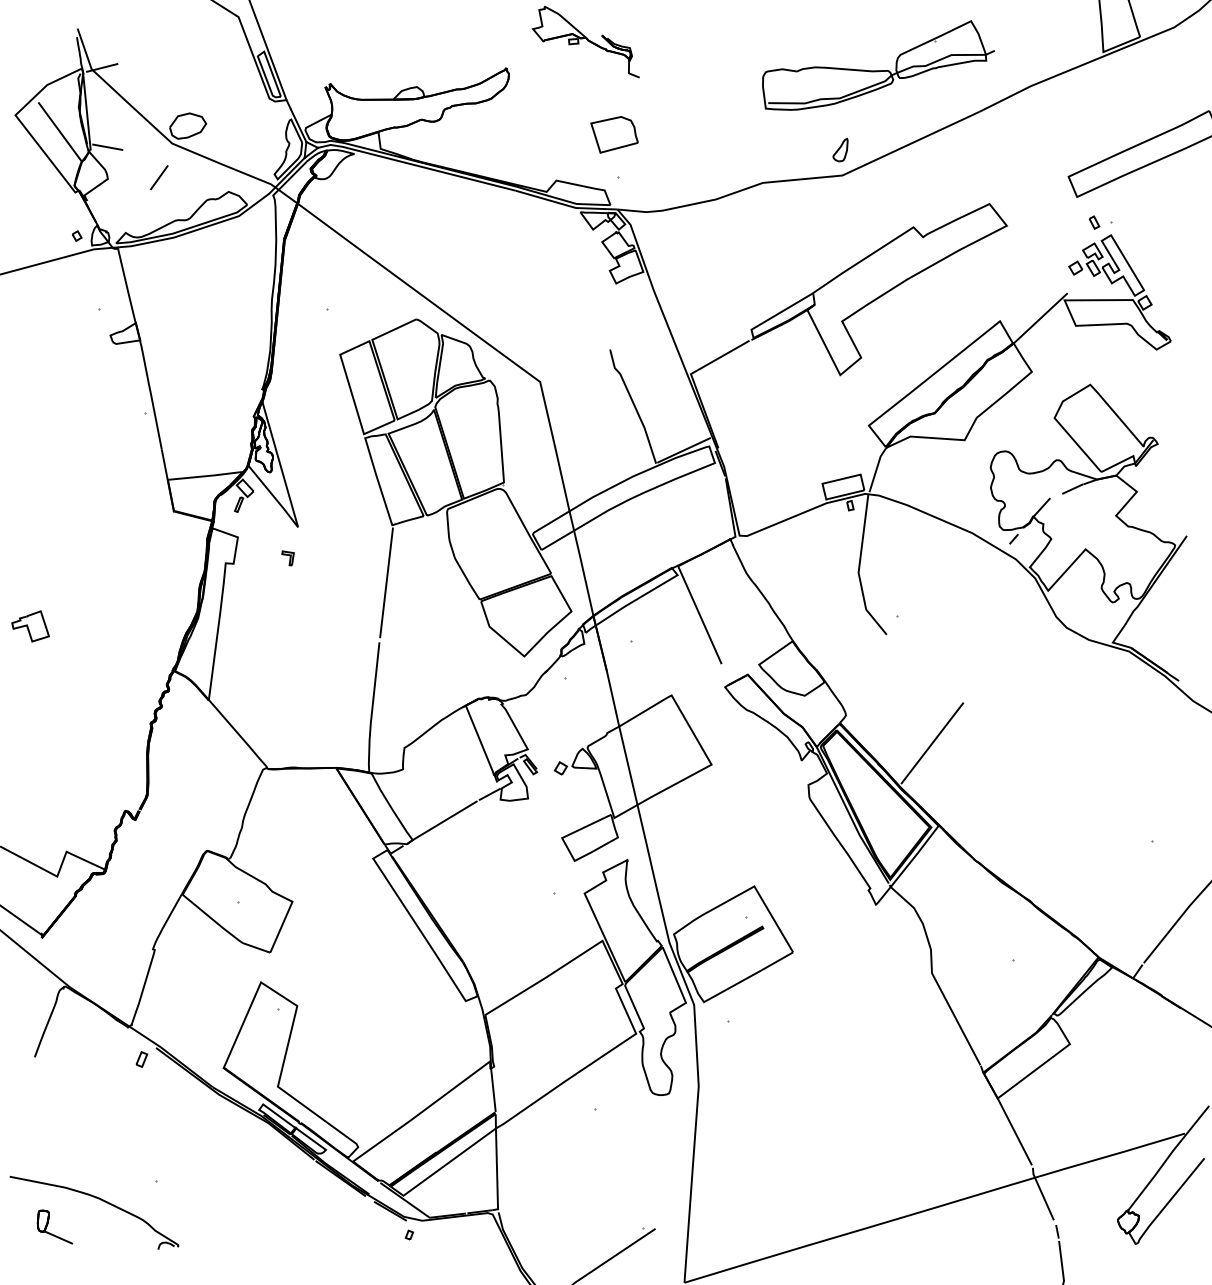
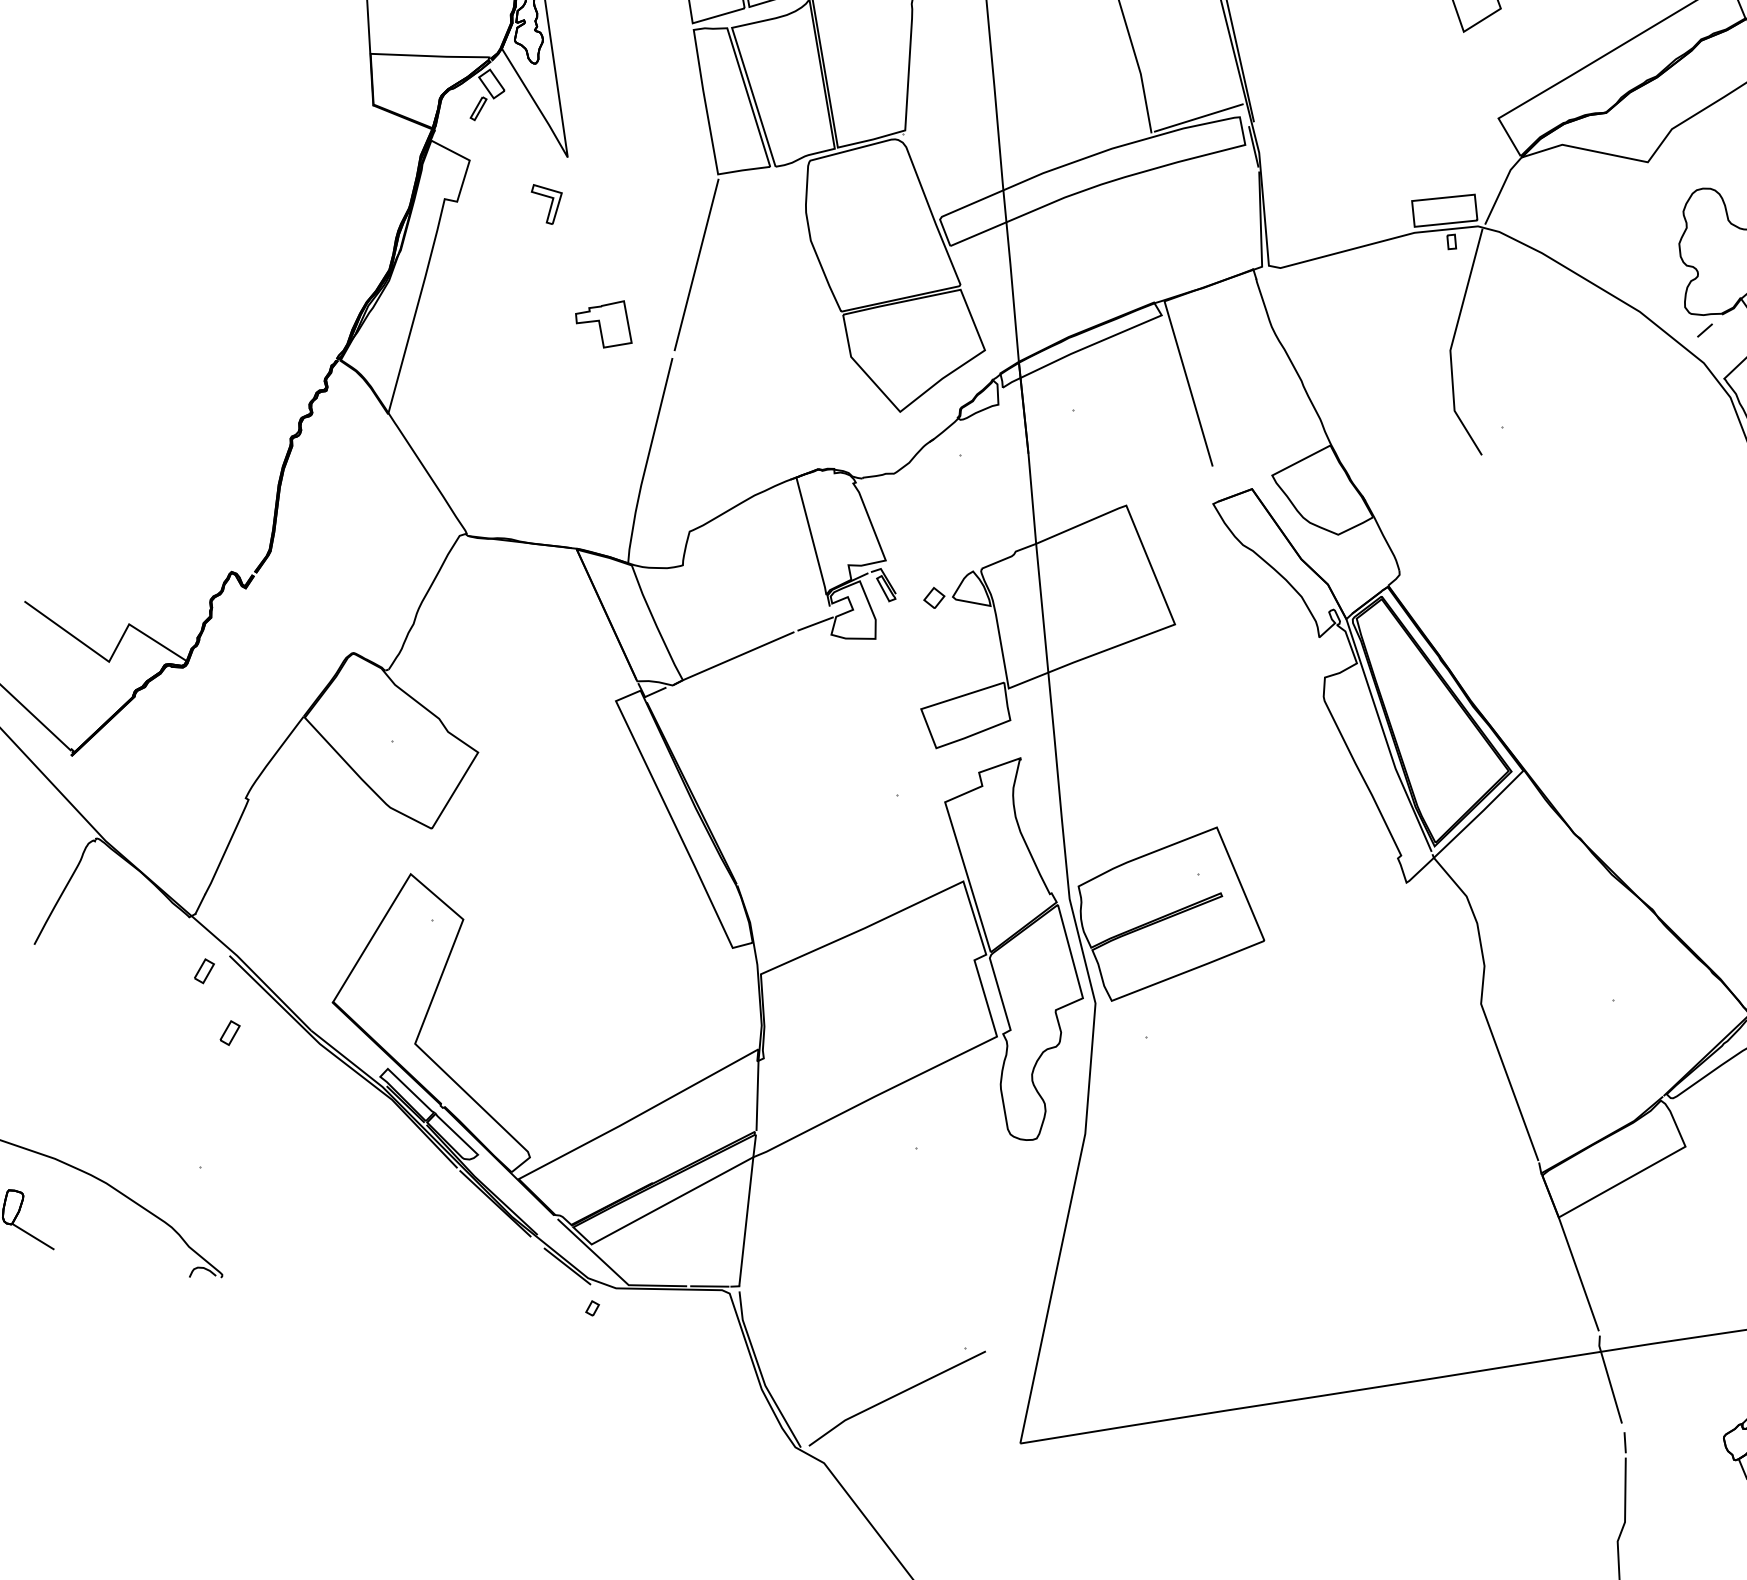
part: (287, 558) -> (544, 204), size x1.6
part: (30, 626) -> (604, 323), moved
line: (932, 743) -> (1531, 638), removed
part: (162, 1095) -> (229, 1032), added

